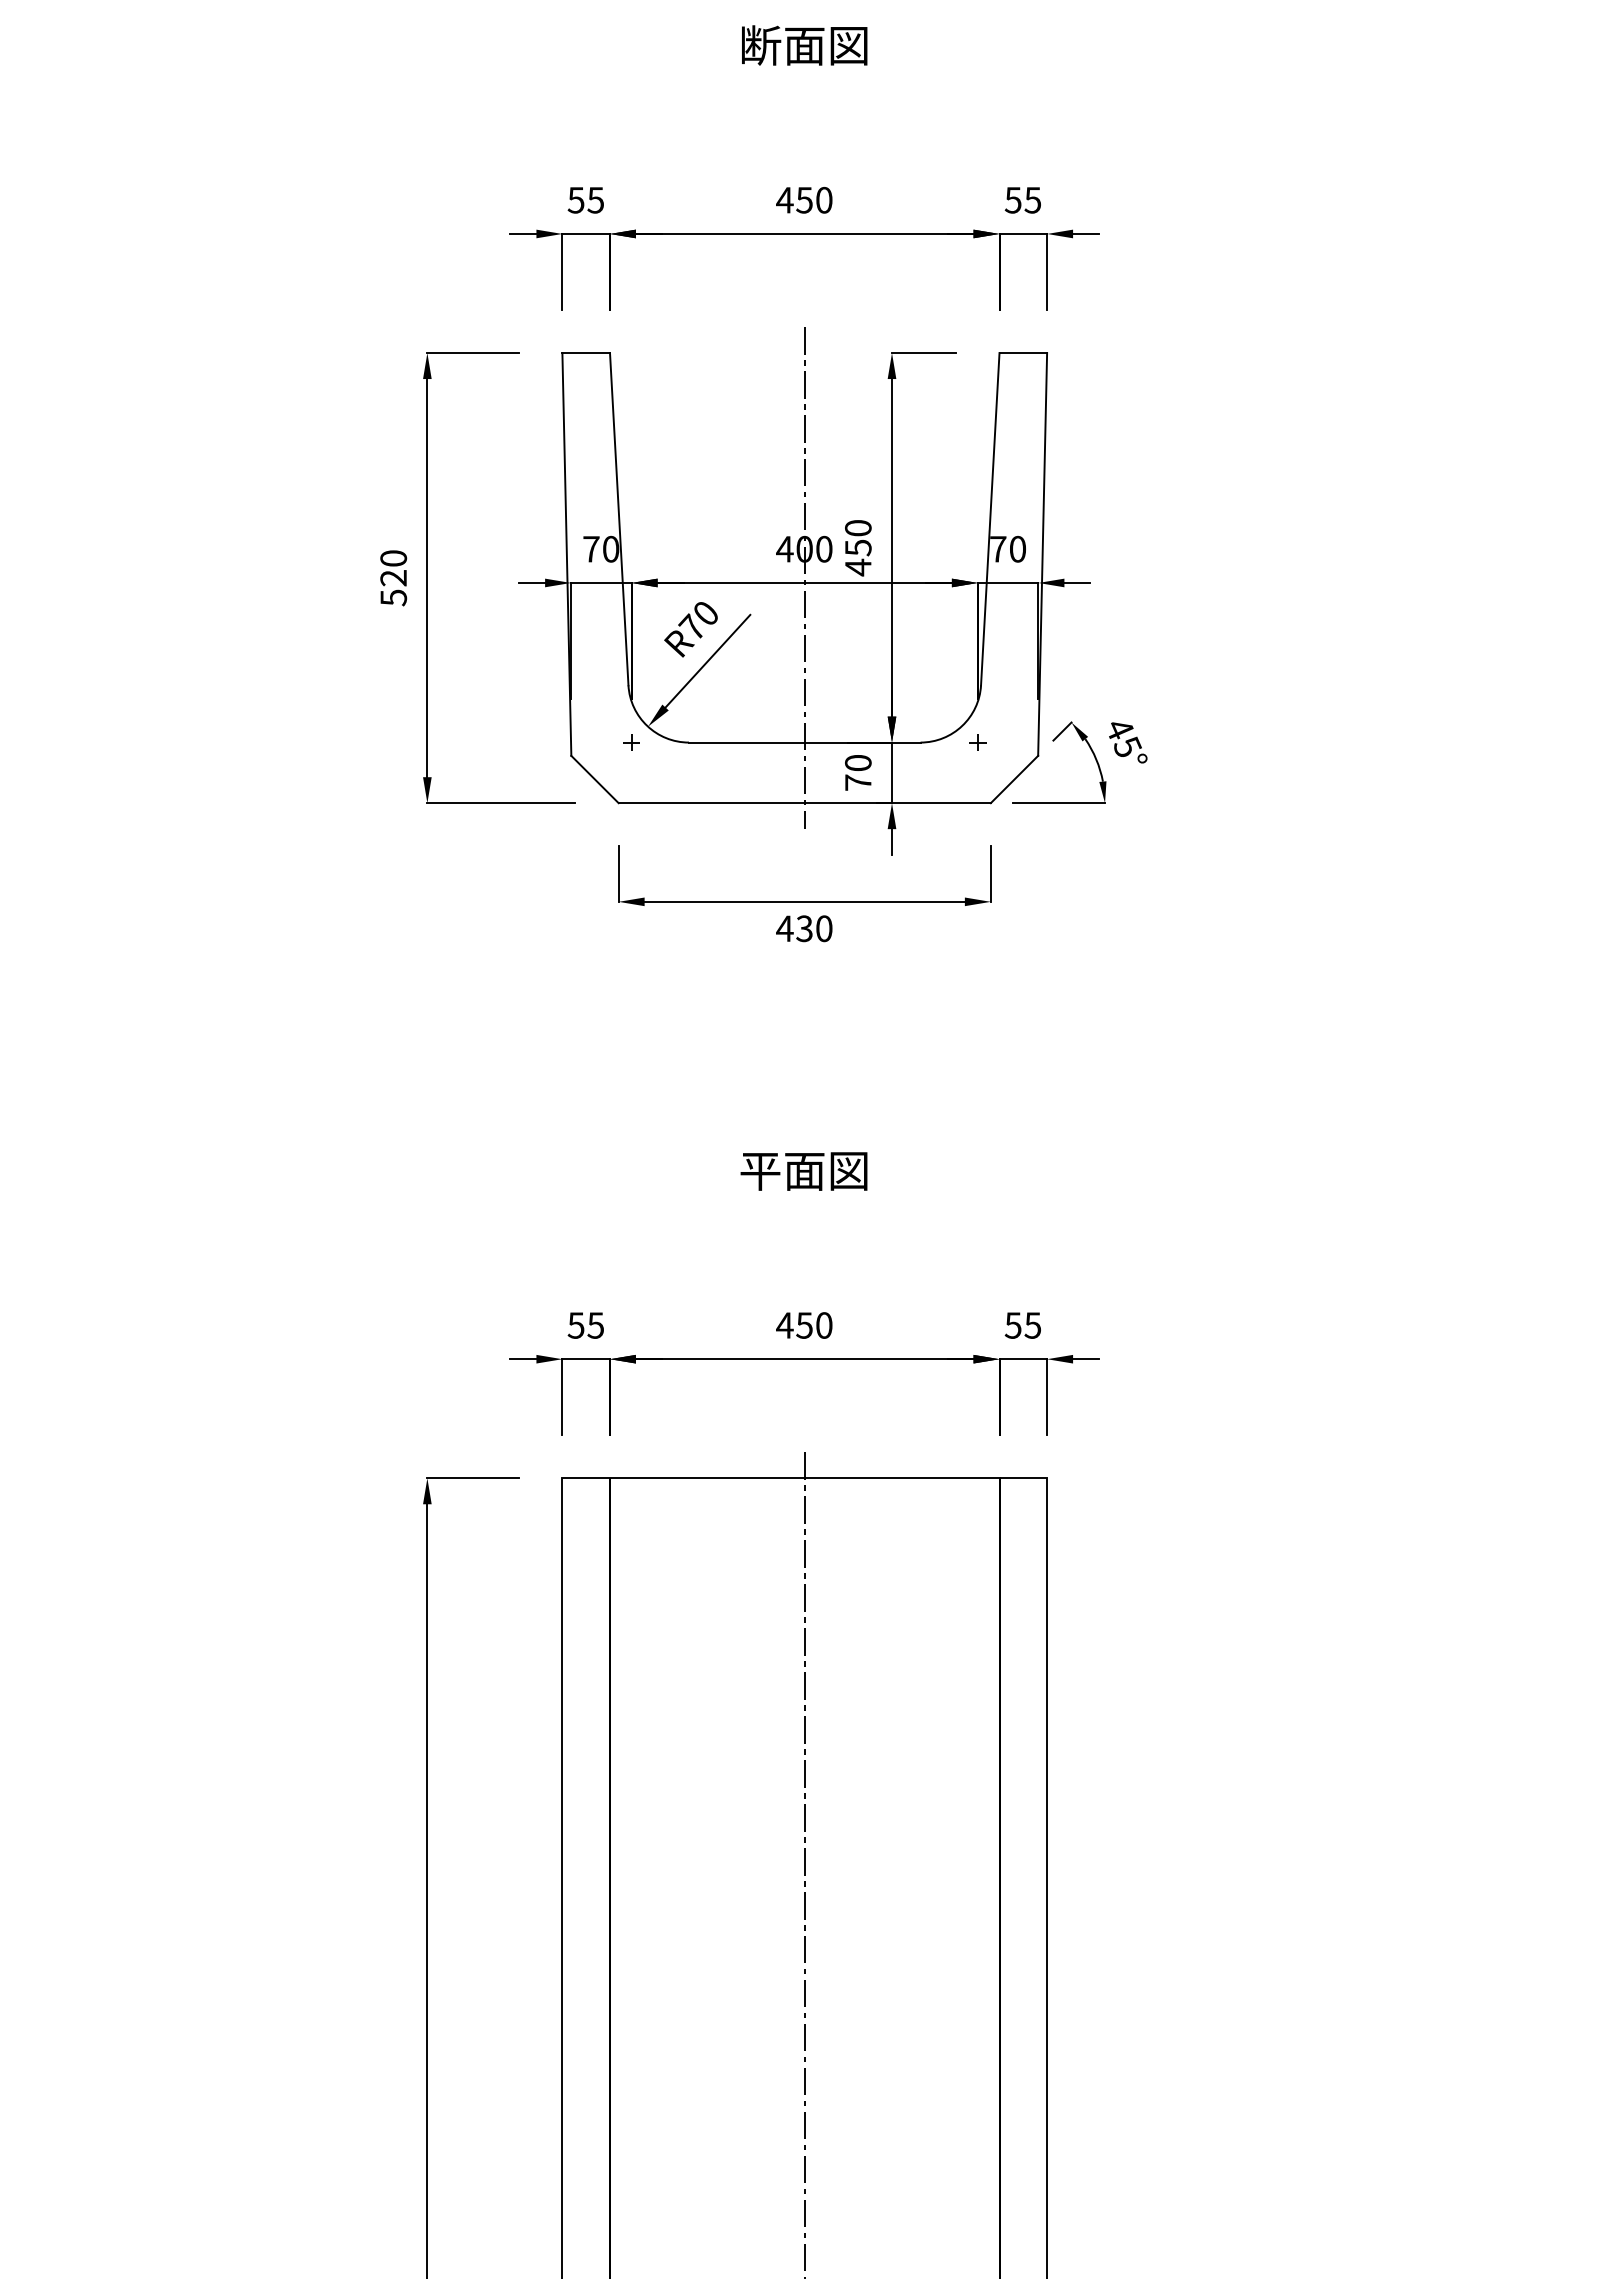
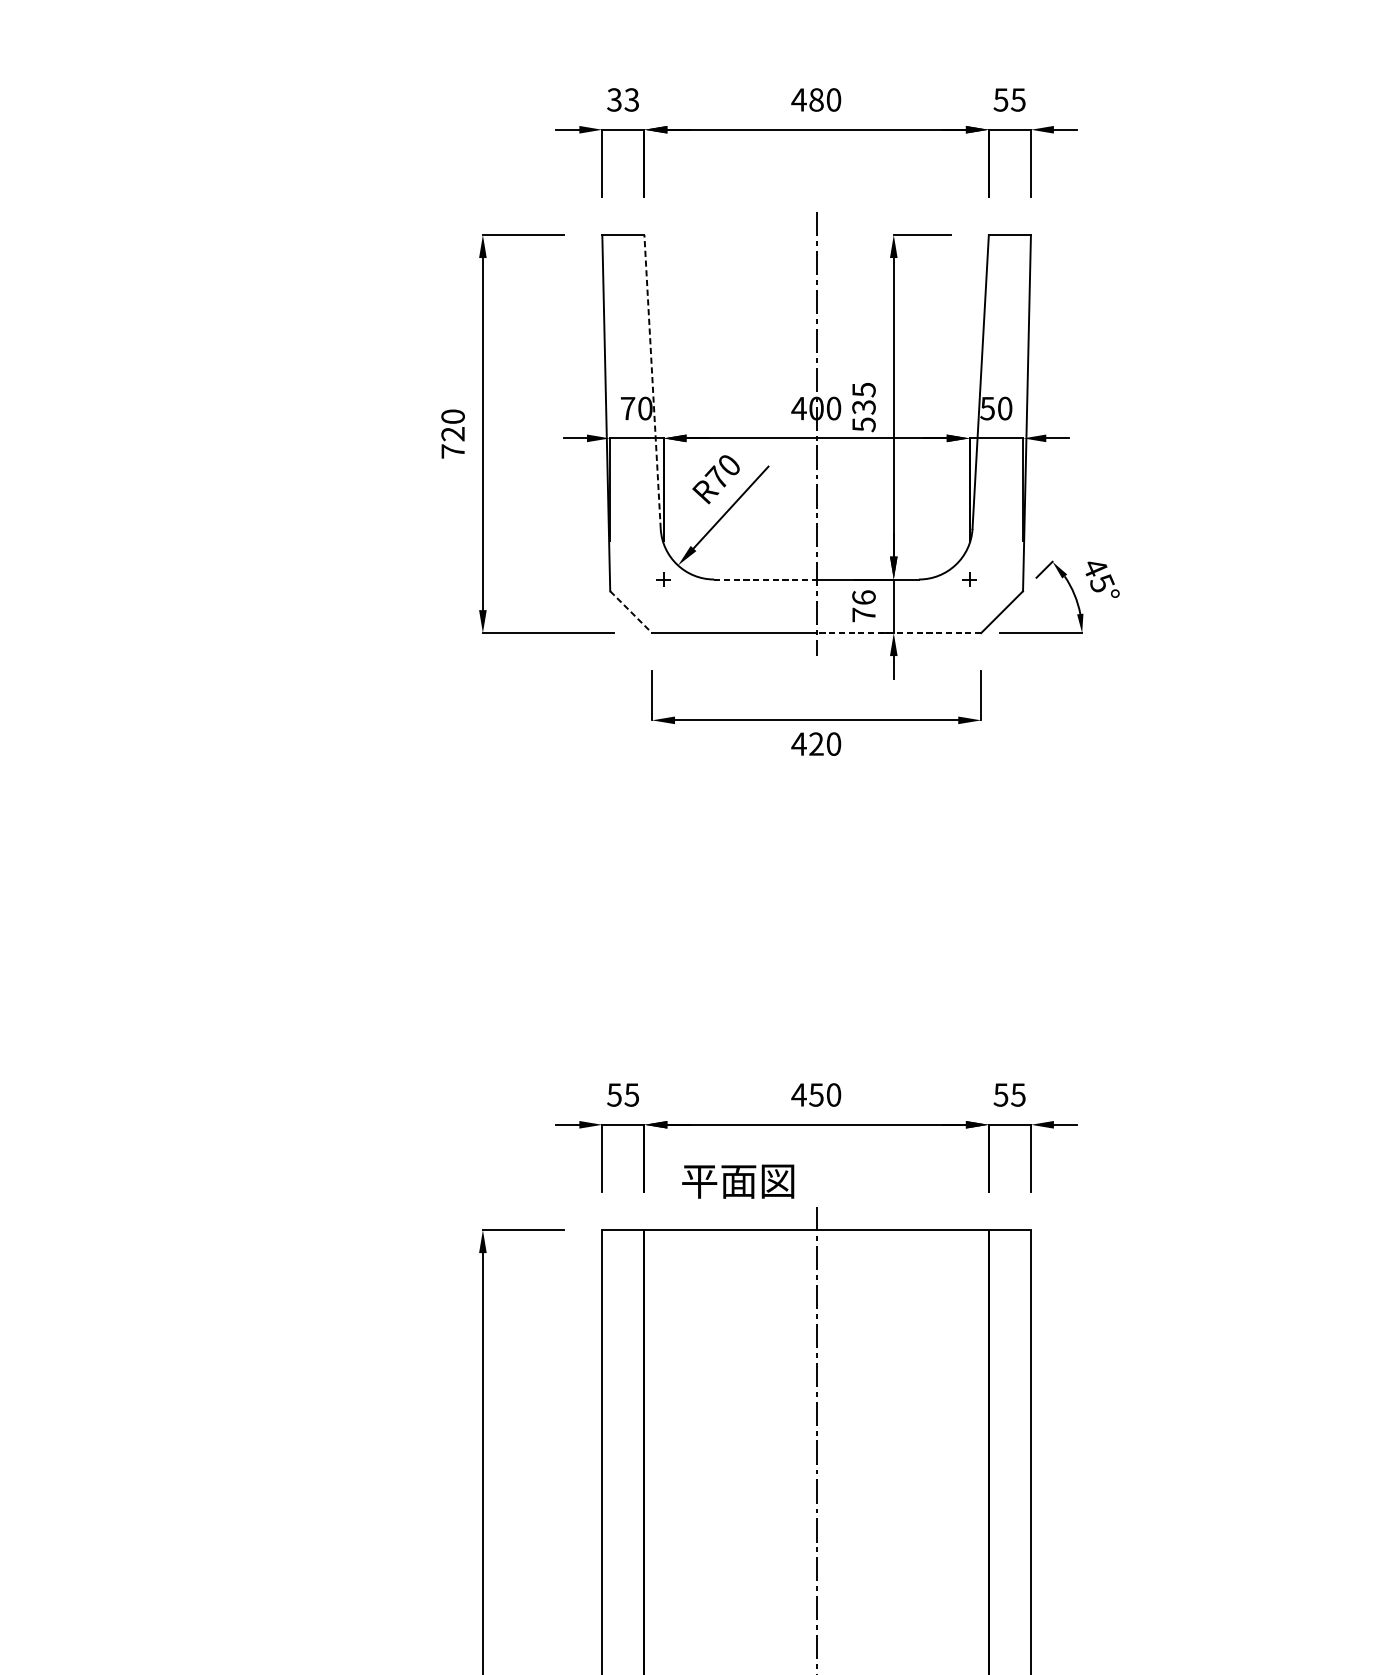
text: (585, 199) -> (622, 99), 55 -> 33
text: (804, 200) -> (816, 100), 450 -> 480
line: (619, 518) -> (652, 381), solid -> dashed
text: (858, 548) -> (864, 407), 450 -> 535
text: (997, 549) -> (987, 408), 70 -> 50
text: (393, 597) -> (452, 451), 520 -> 720
line: (746, 742) -> (765, 579), solid -> dashed
text: (858, 762) -> (864, 597), 70 -> 76
line: (595, 779) -> (631, 612), solid -> dashed
line: (897, 803) -> (898, 633), solid -> dashed
text: (804, 928) -> (816, 743), 430 -> 420
text: (803, 1171) -> (737, 1181), moved

